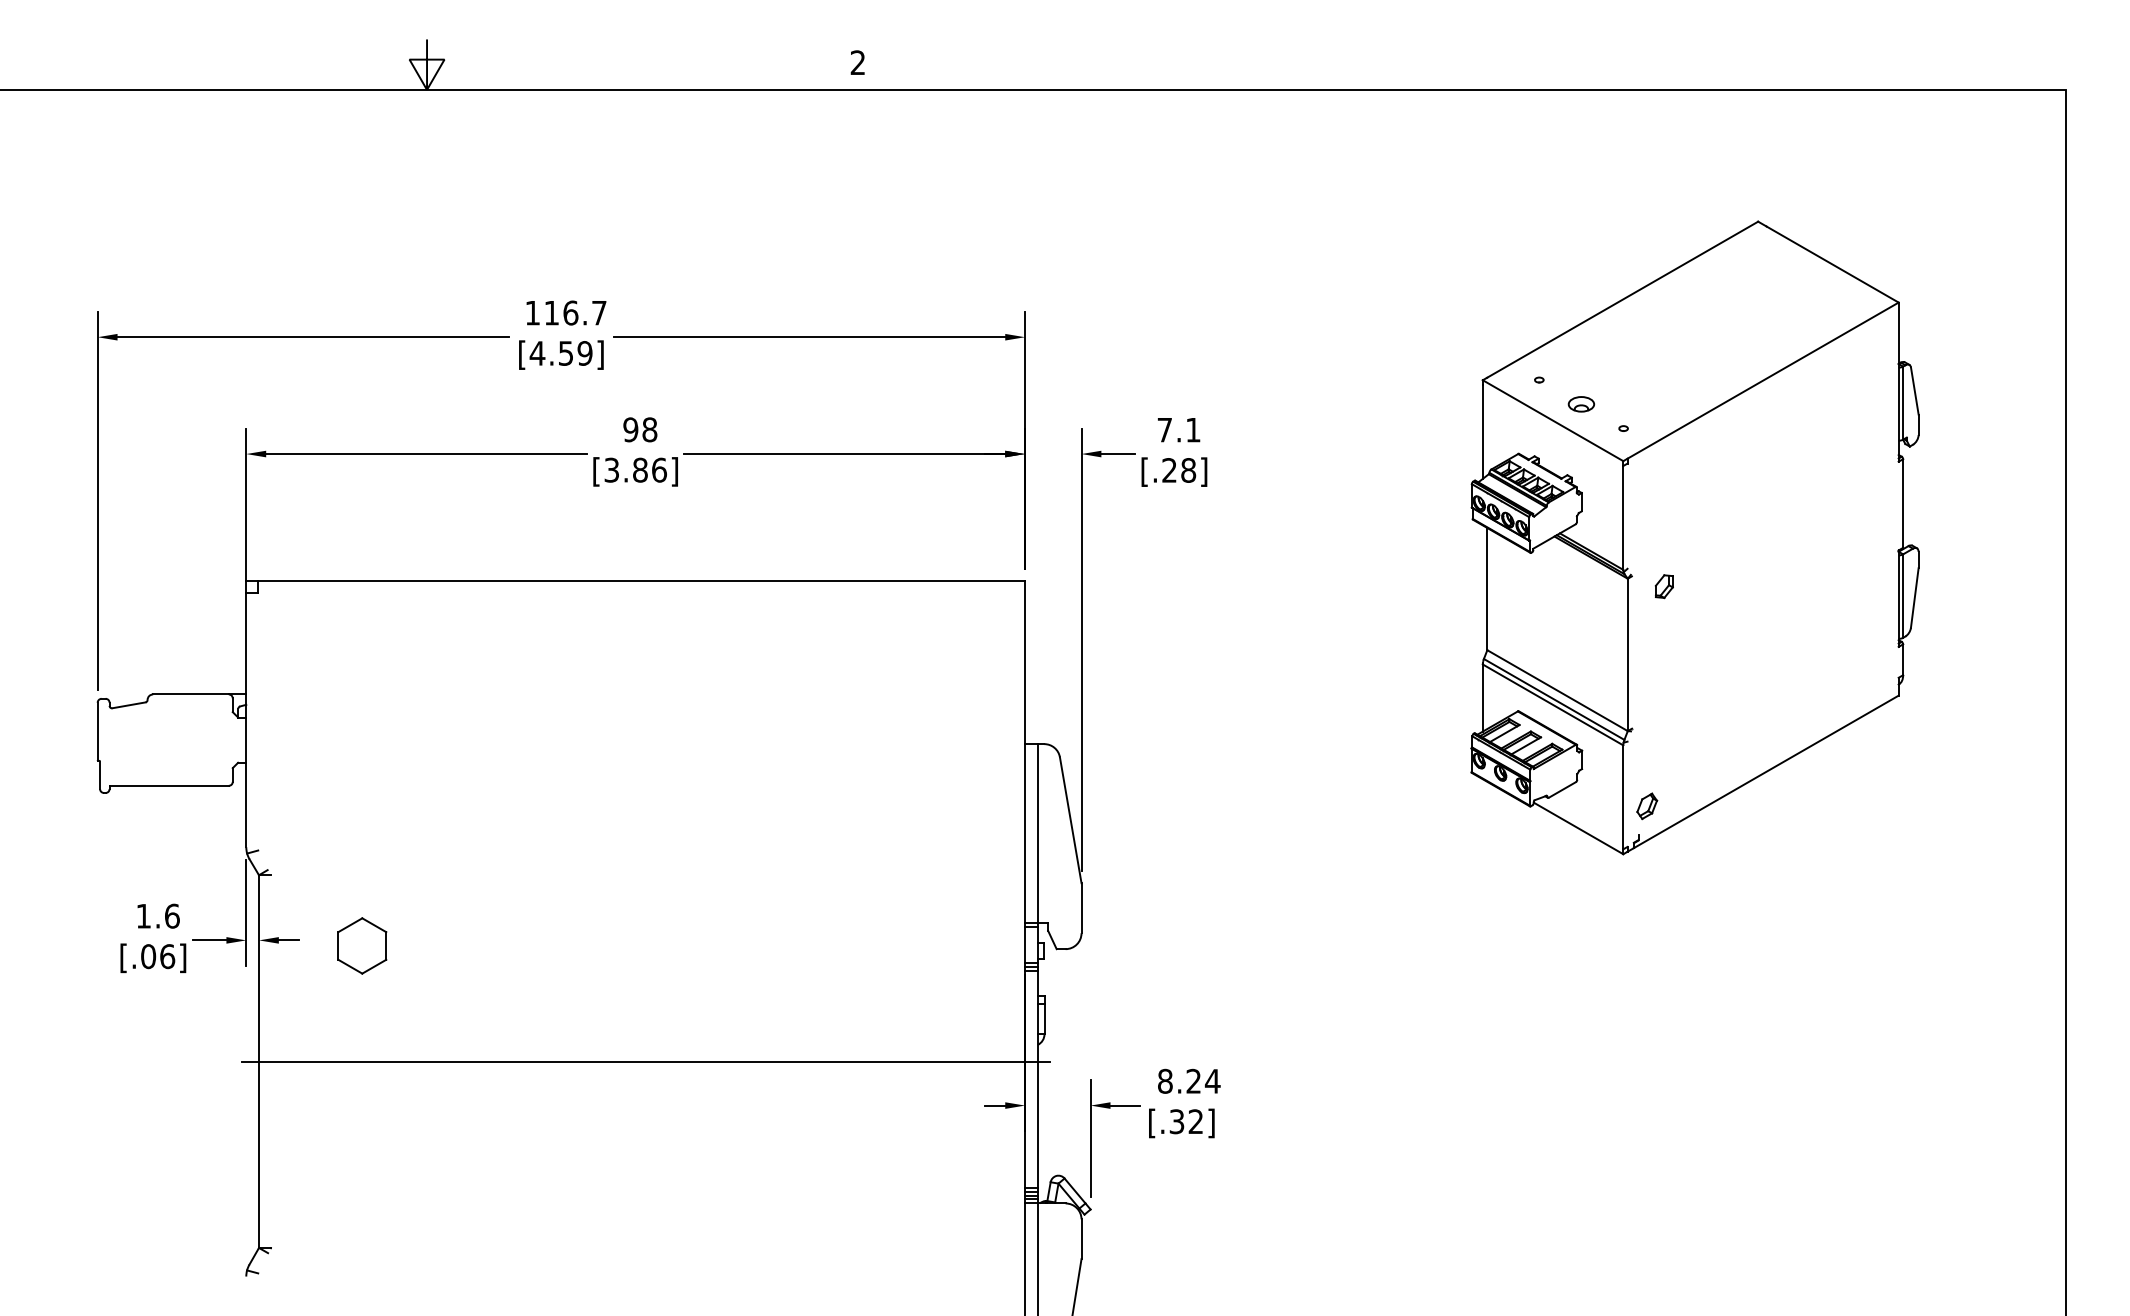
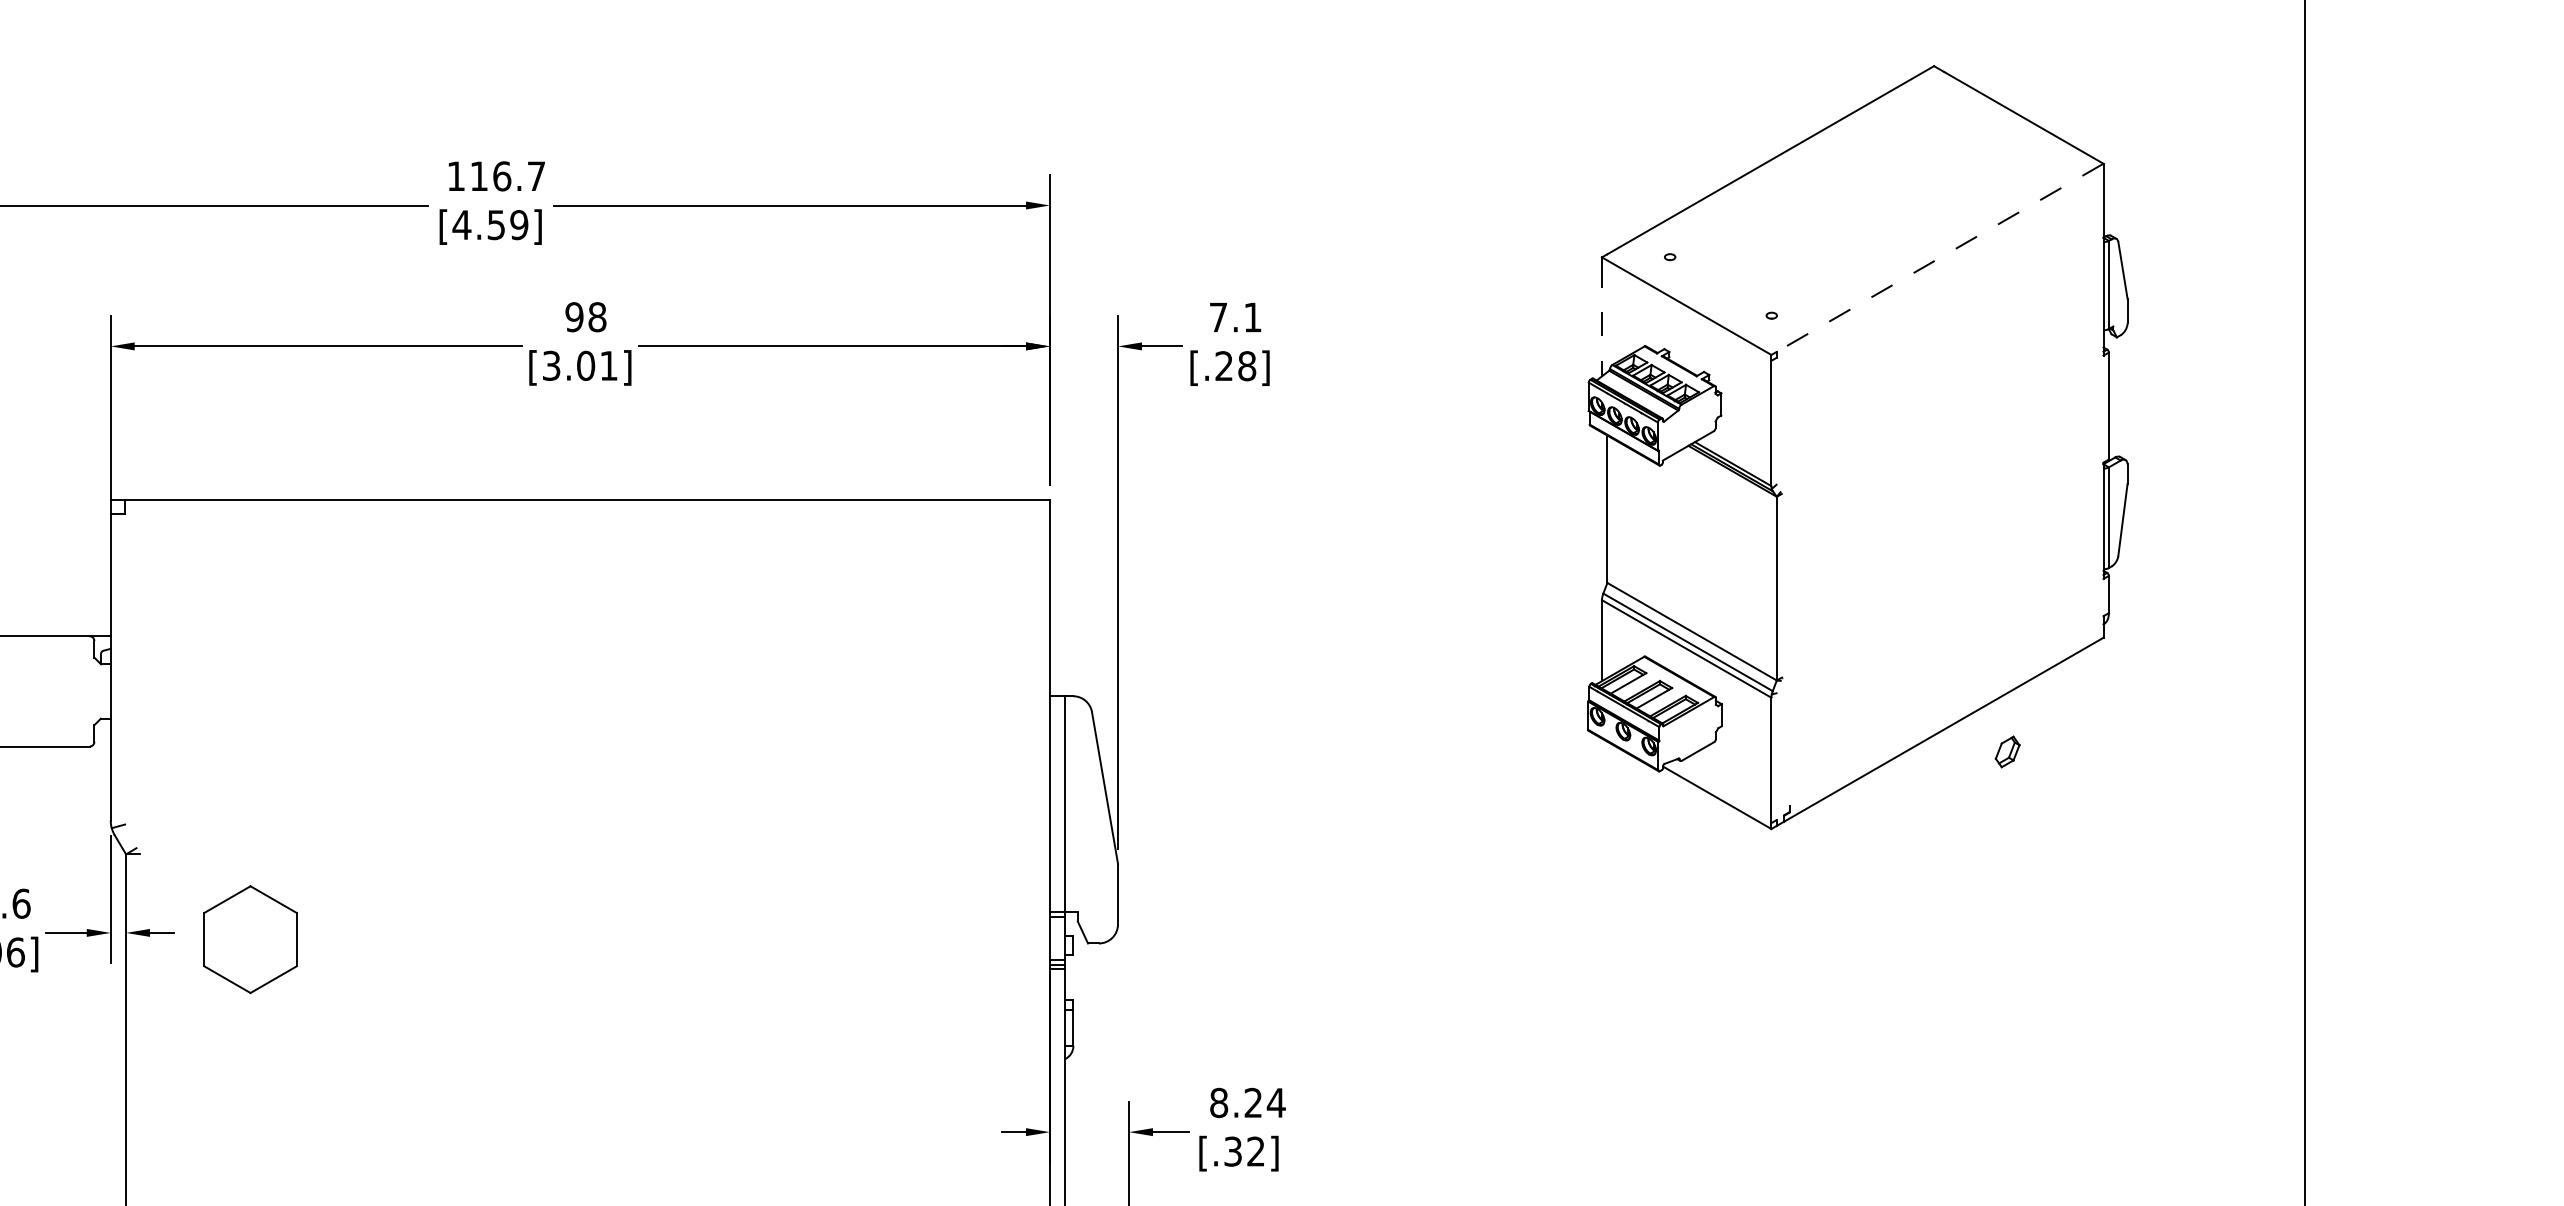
line: (1762, 380) -> (1939, 257), solid -> dashed
part: (1581, 404) -> (1720, 286), removed
line: (1482, 432) -> (1601, 320), solid -> dashed
text: (650, 469) -> (598, 365), [3.86] -> [3.01]
part: (1663, 586) -> (1819, 506), removed
part: (1647, 806) -> (2008, 752), moved
part: (362, 945) -> (250, 939), size x1.6
line: (646, 1062) -> (593, 1080), removed

